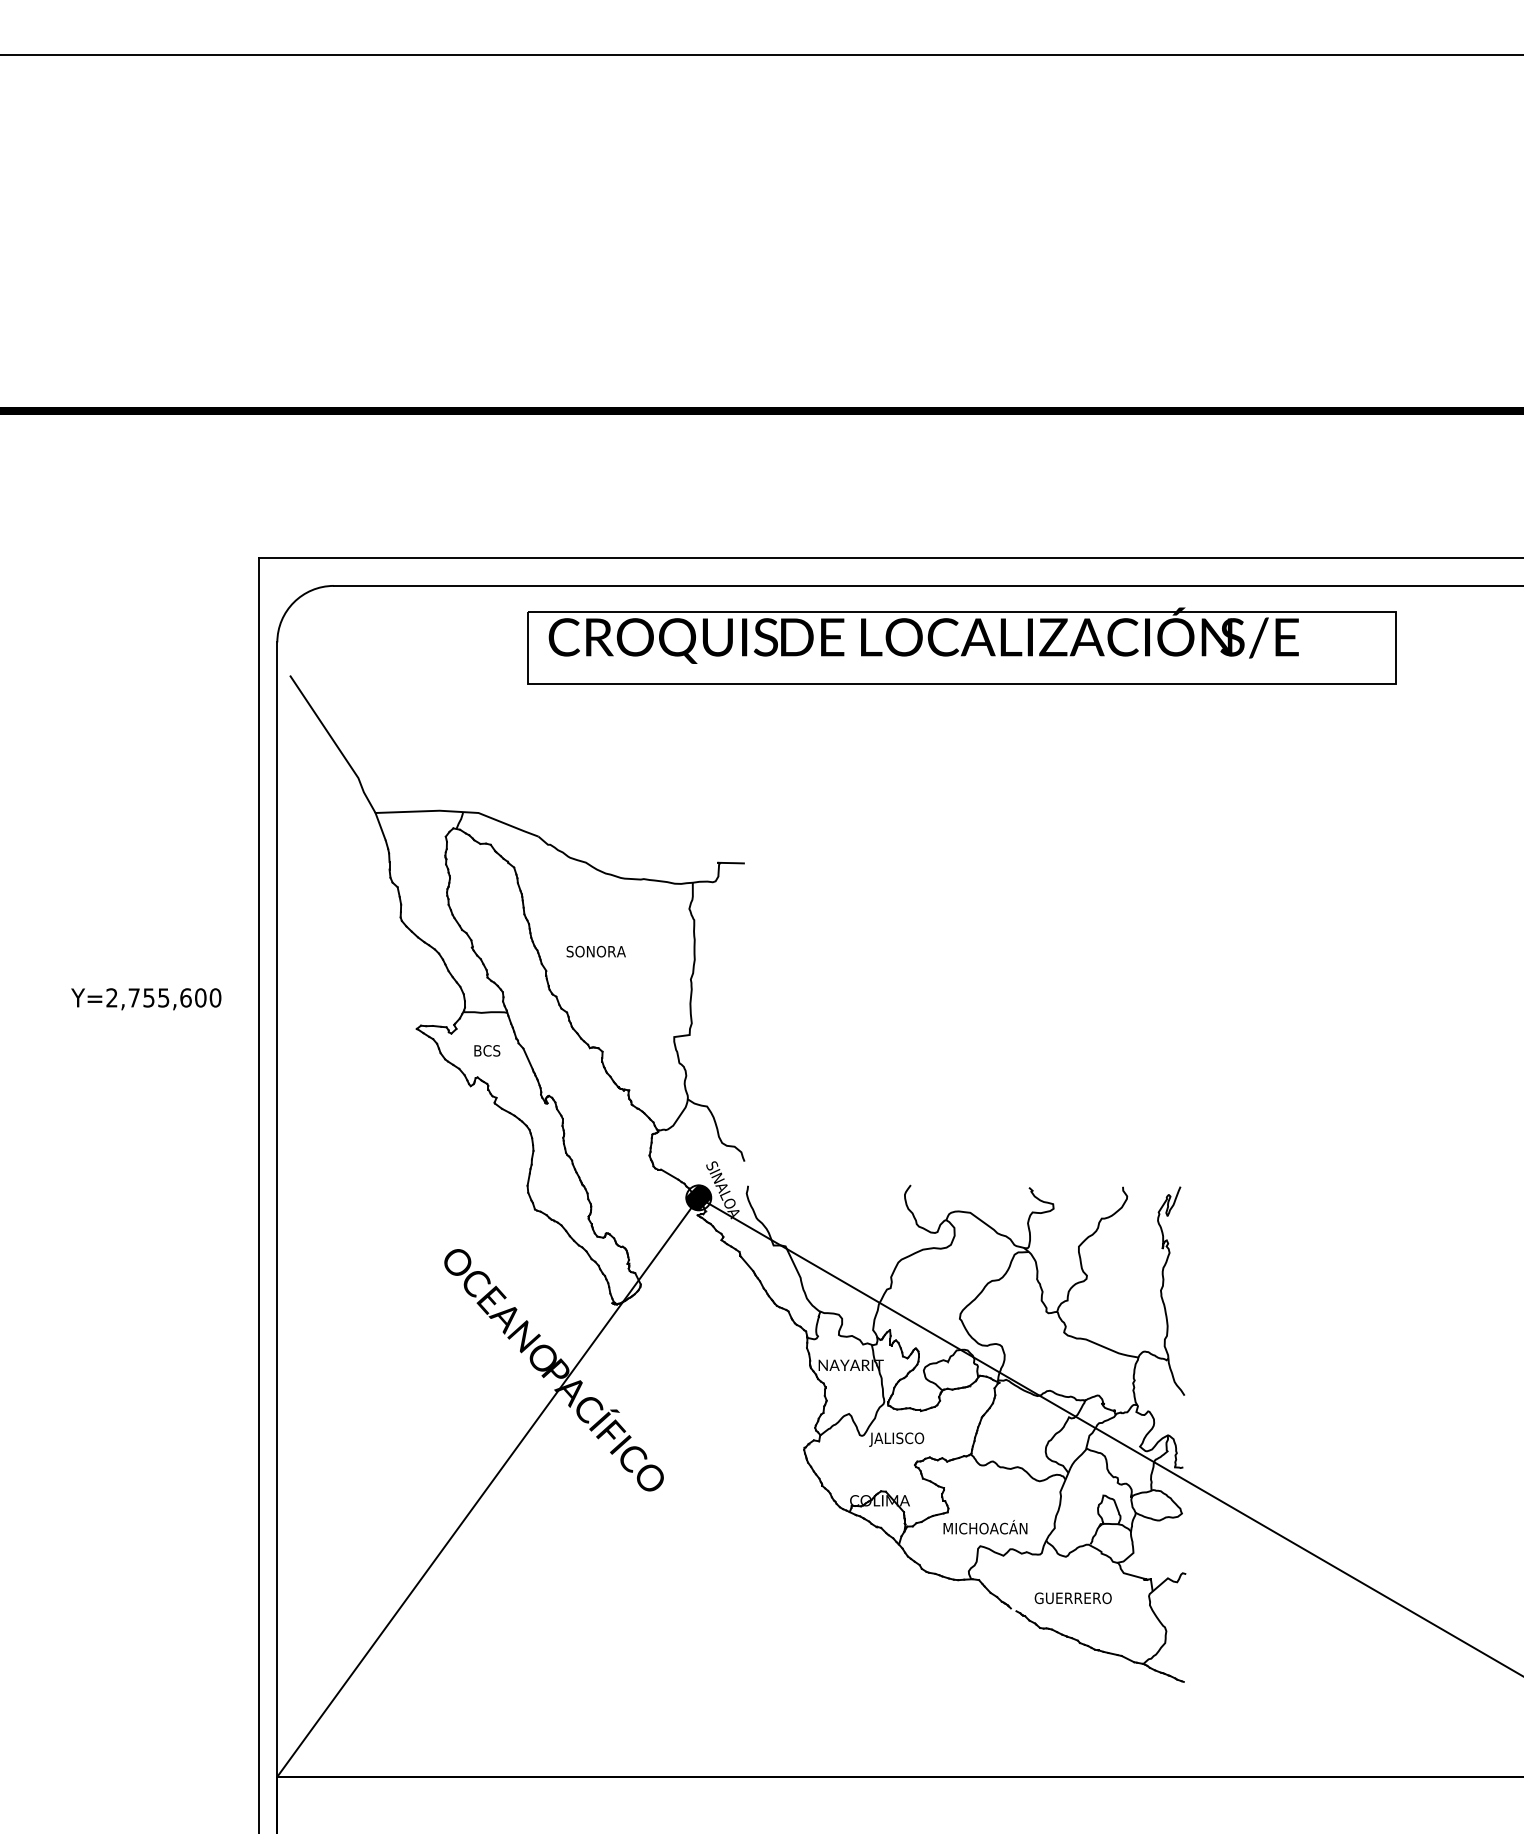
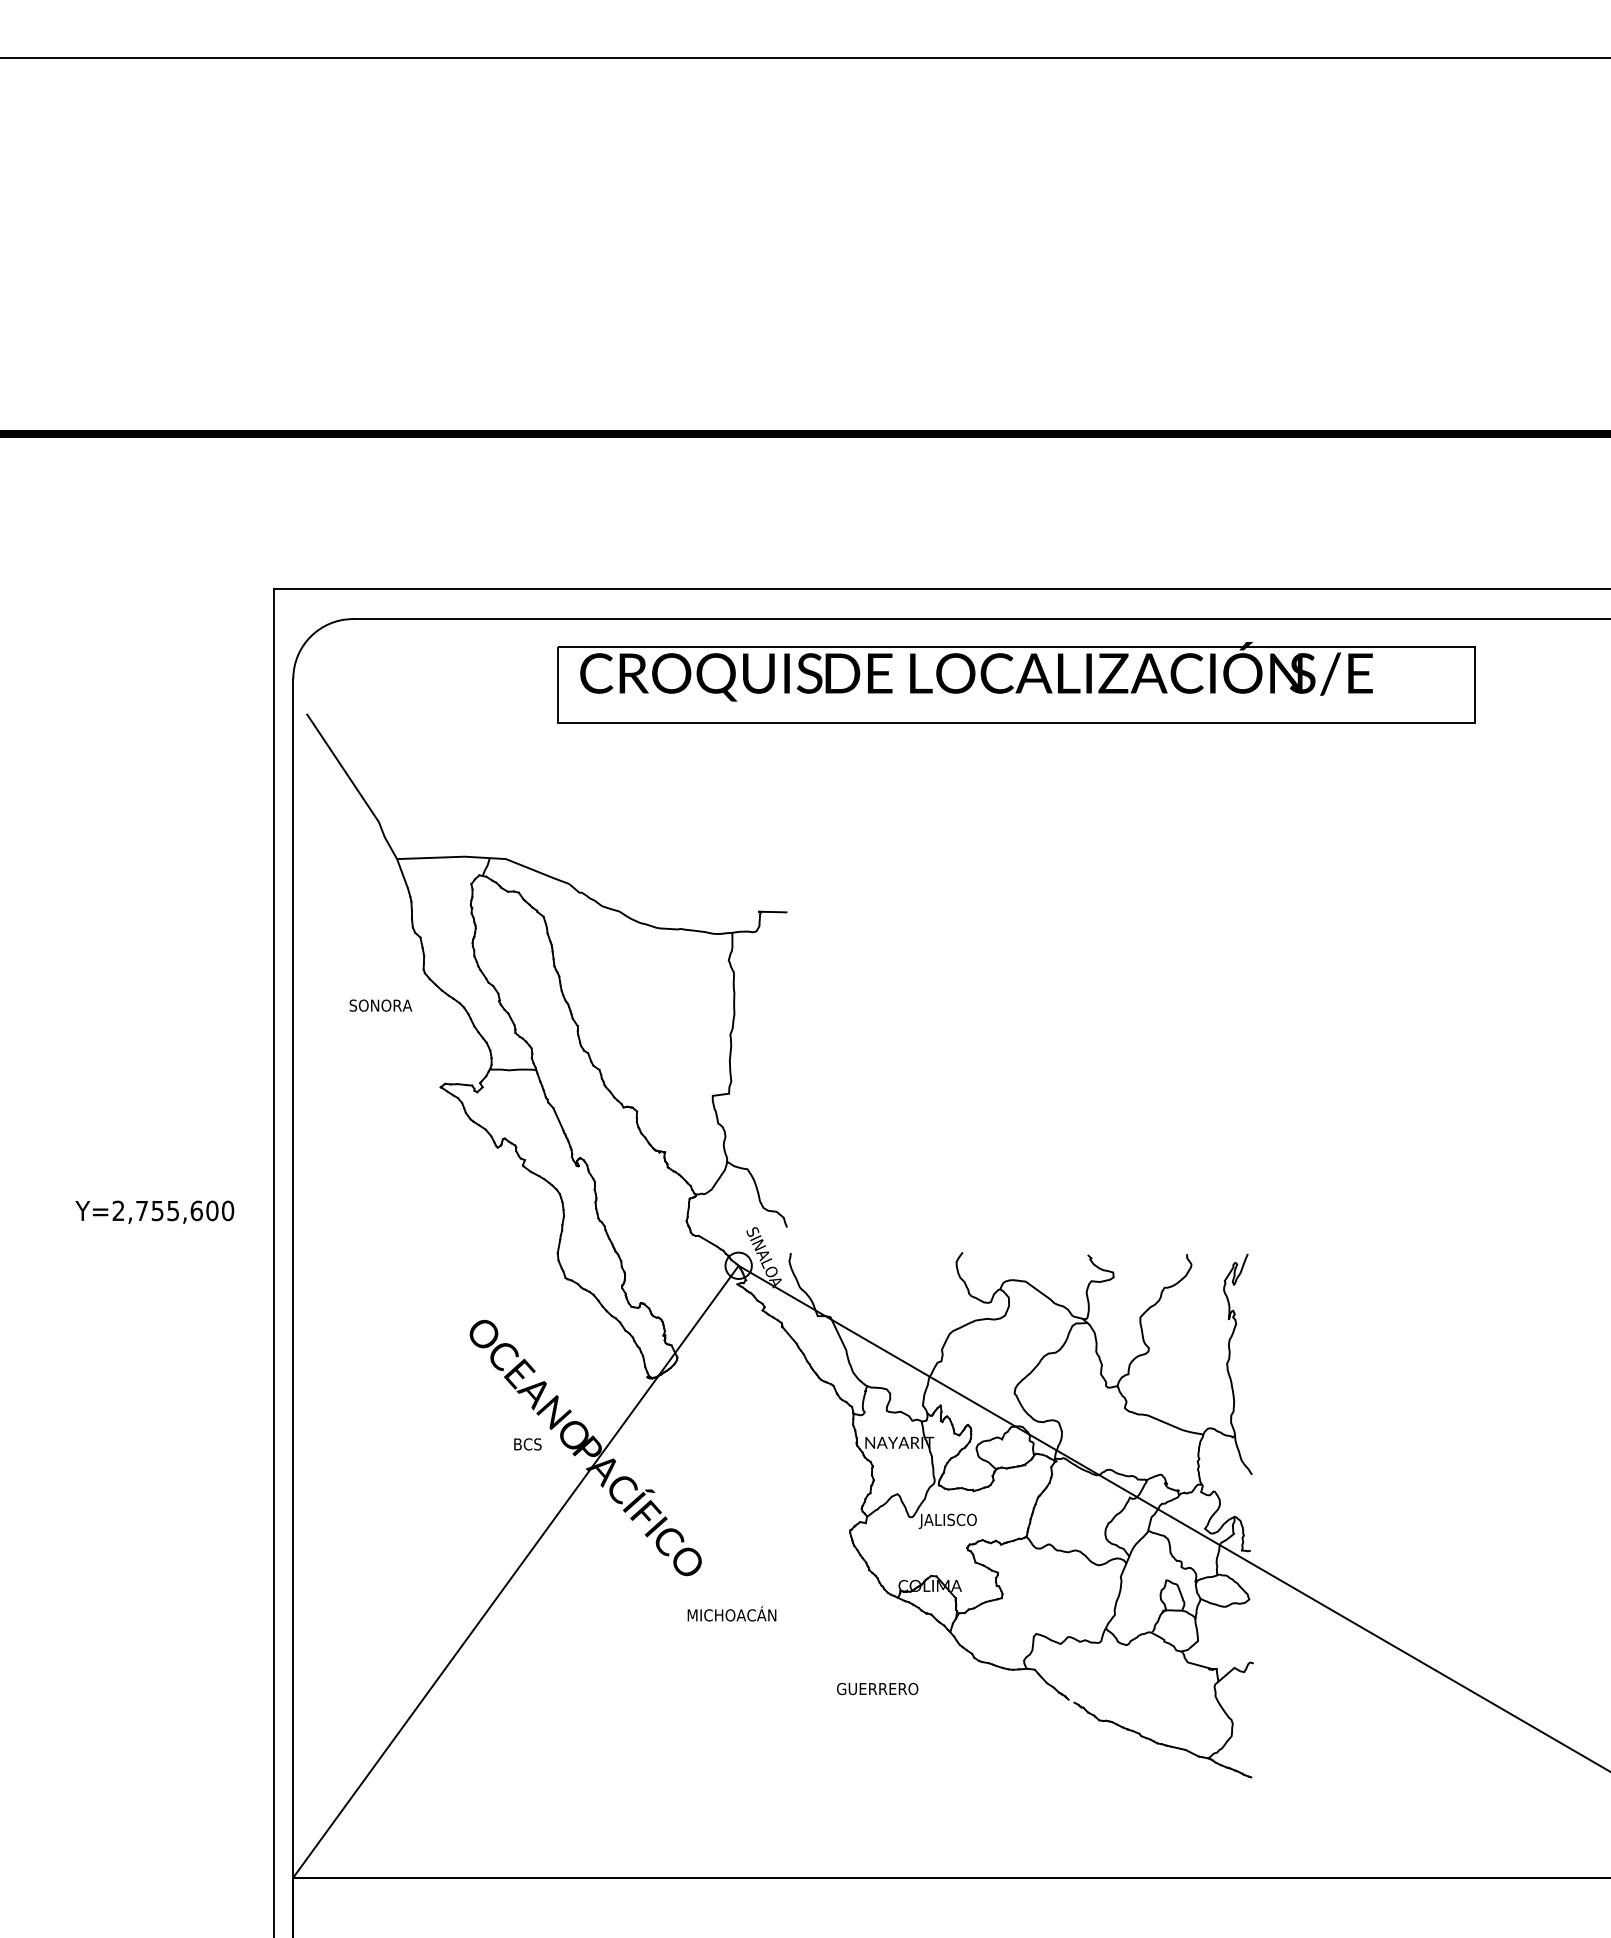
text: (595, 951) -> (380, 1005), moved
text: (146, 999) -> (155, 1212), moved
text: (487, 1050) -> (528, 1444), moved
hatch: (698, 1197) -> (738, 1265), removed
text: (985, 1527) -> (732, 1614), moved
text: (1072, 1598) -> (876, 1689), moved

